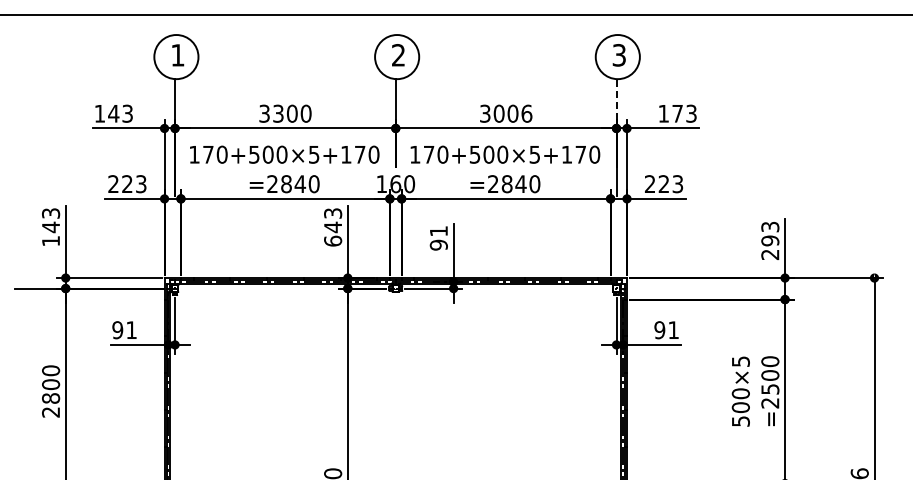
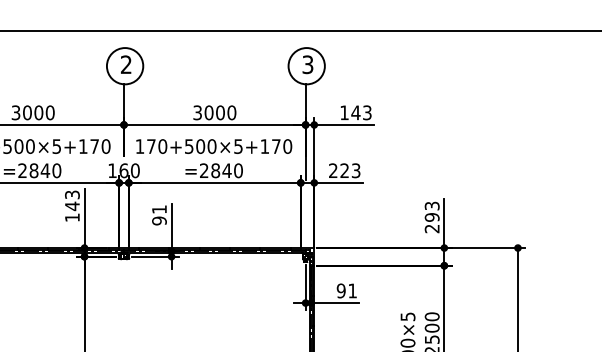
line: (616, 98) -> (305, 100), dashed -> solid
text: (278, 113) -> (27, 112), 3300 -> 3000
text: (526, 113) -> (231, 112), 3006 -> 3000
text: (677, 113) -> (355, 112), 173 -> 143
text: (333, 240) -> (72, 217), 643 -> 143

